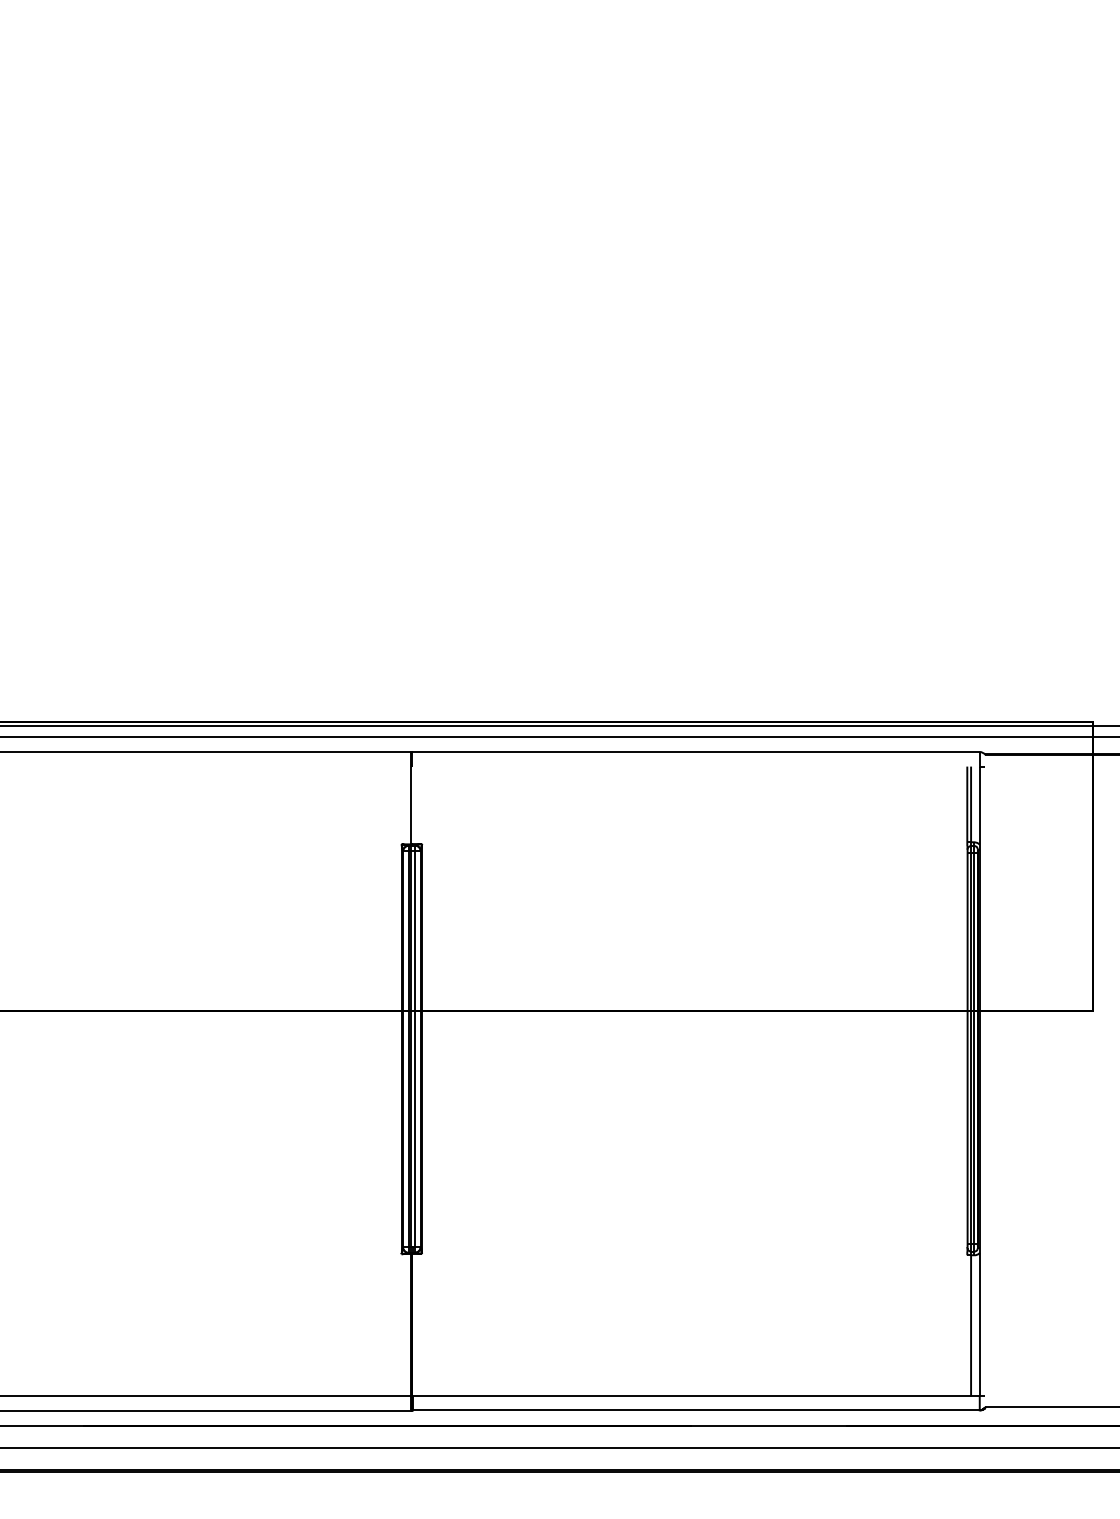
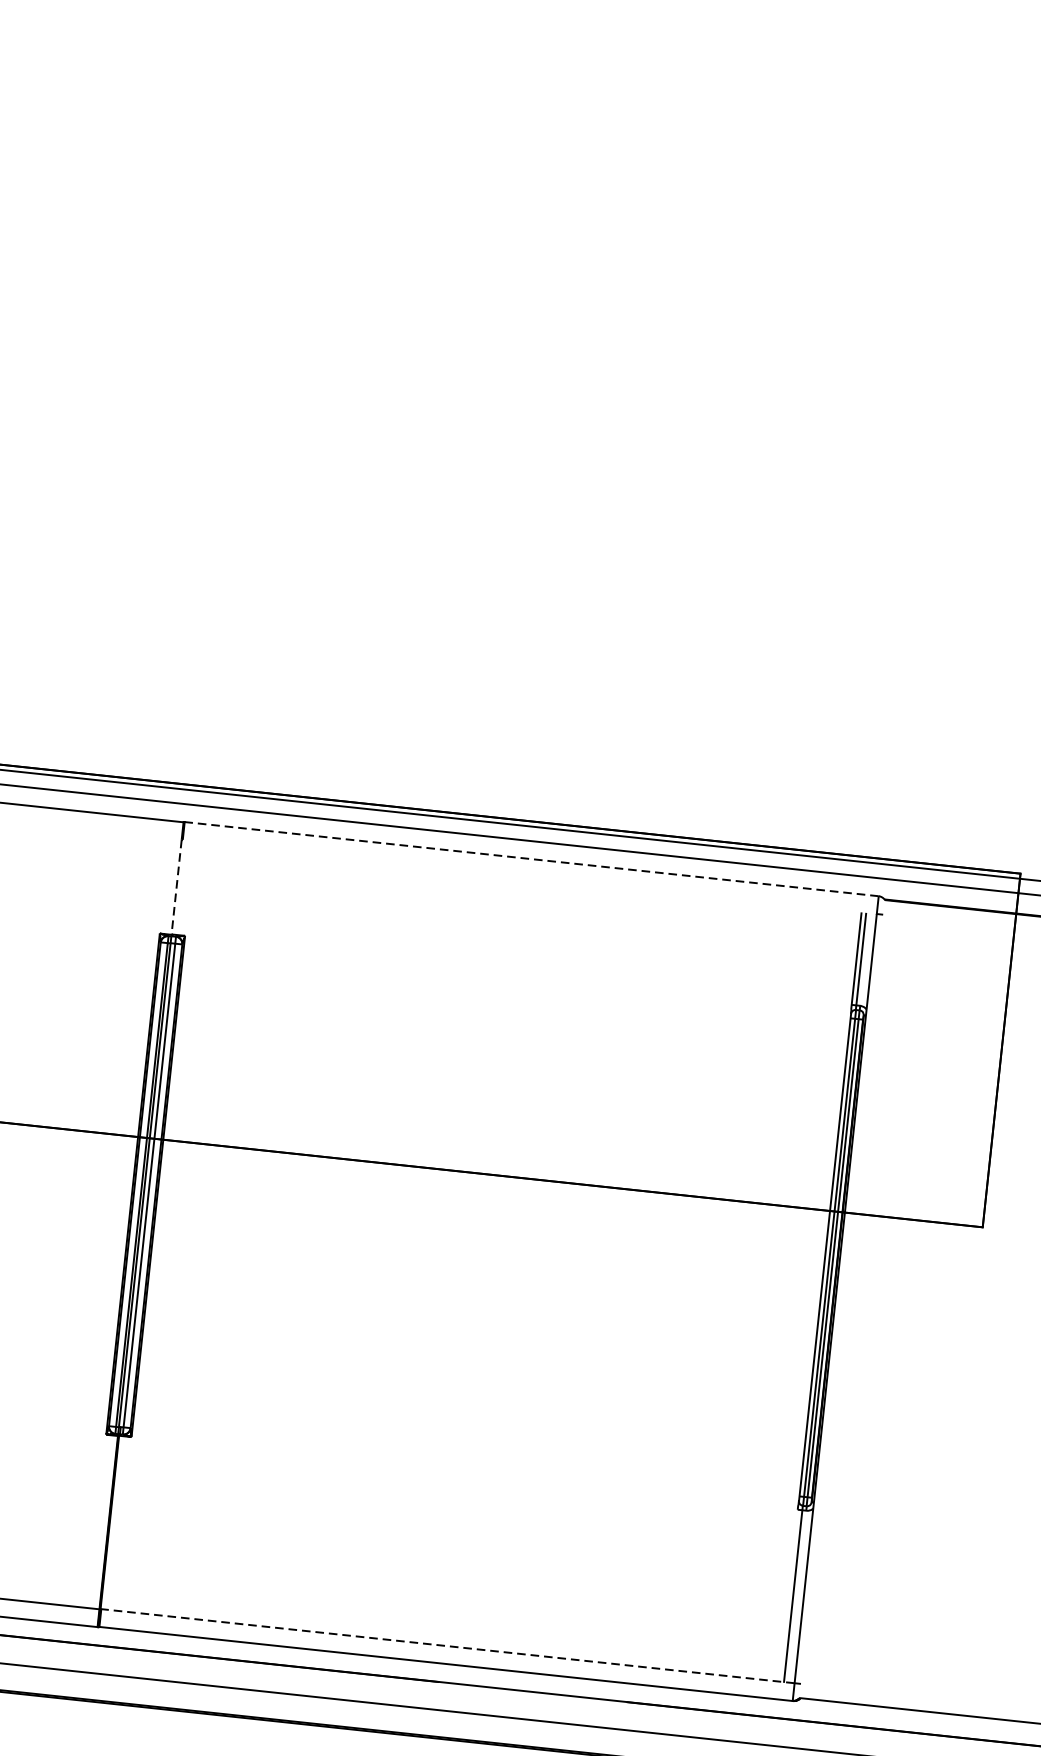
line: (695, 752) -> (531, 859), solid -> dashed
line: (411, 805) -> (177, 887), solid -> dashed
line: (695, 1395) -> (447, 1645), solid -> dashed

